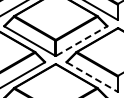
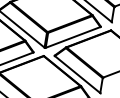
line: (82, 40) -> (73, 36), dashed -> solid
line: (92, 77) -> (77, 75), dashed -> solid

